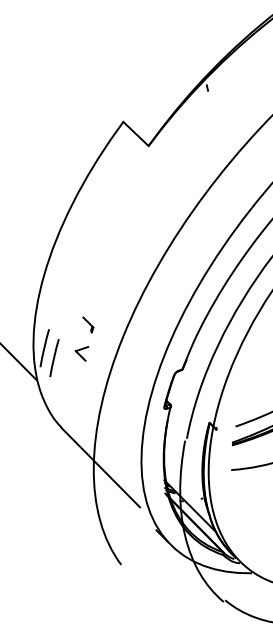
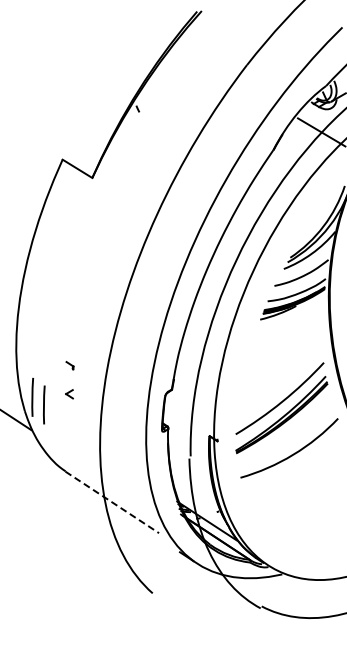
part: (87, 324) -> (69, 365), size x0.6
part: (81, 353) -> (69, 394), size x0.6
line: (100, 467) -> (112, 502), solid -> dashed

